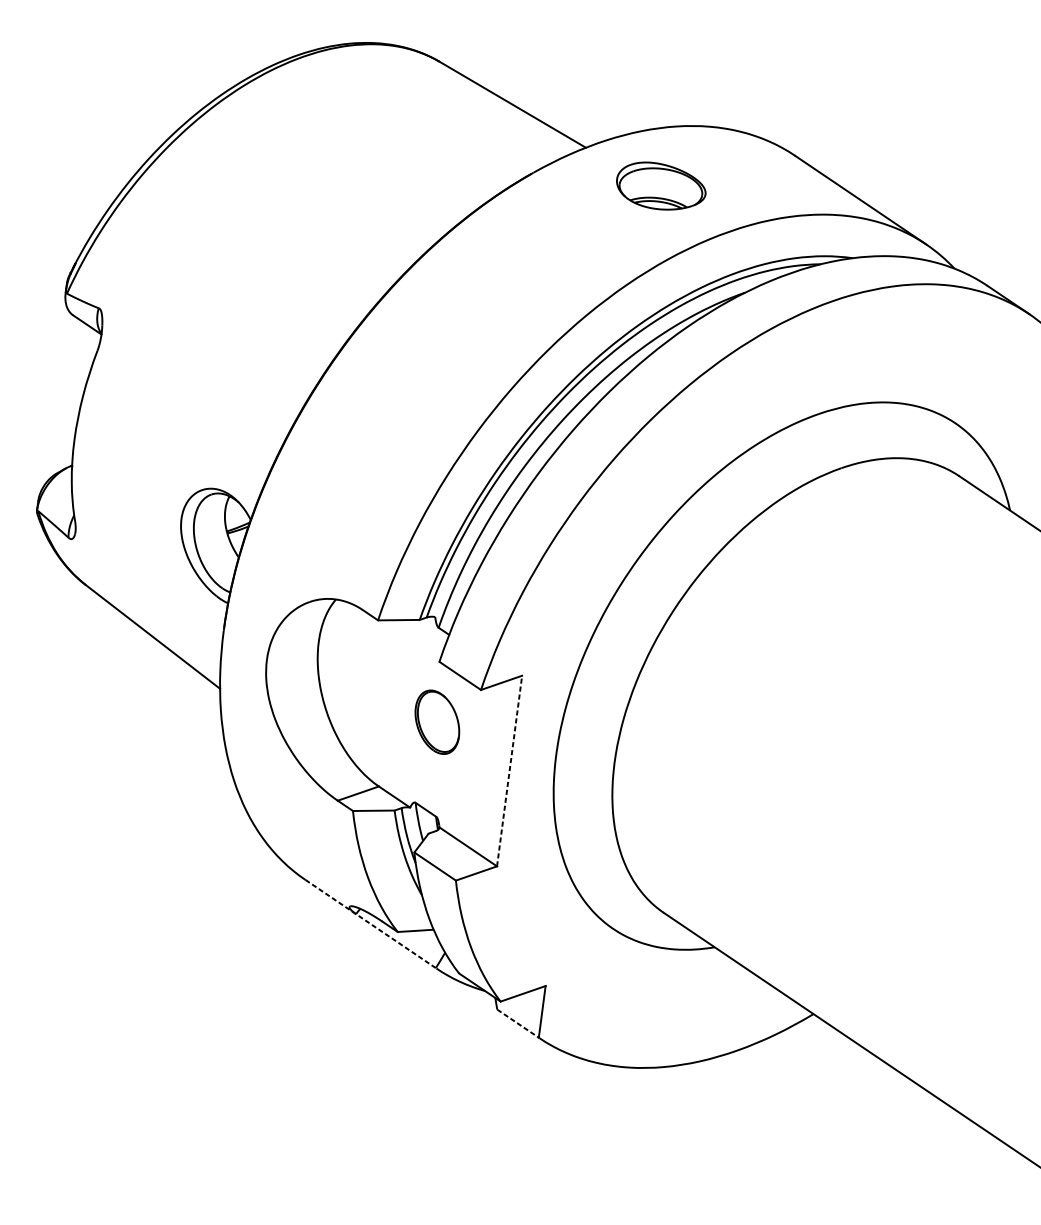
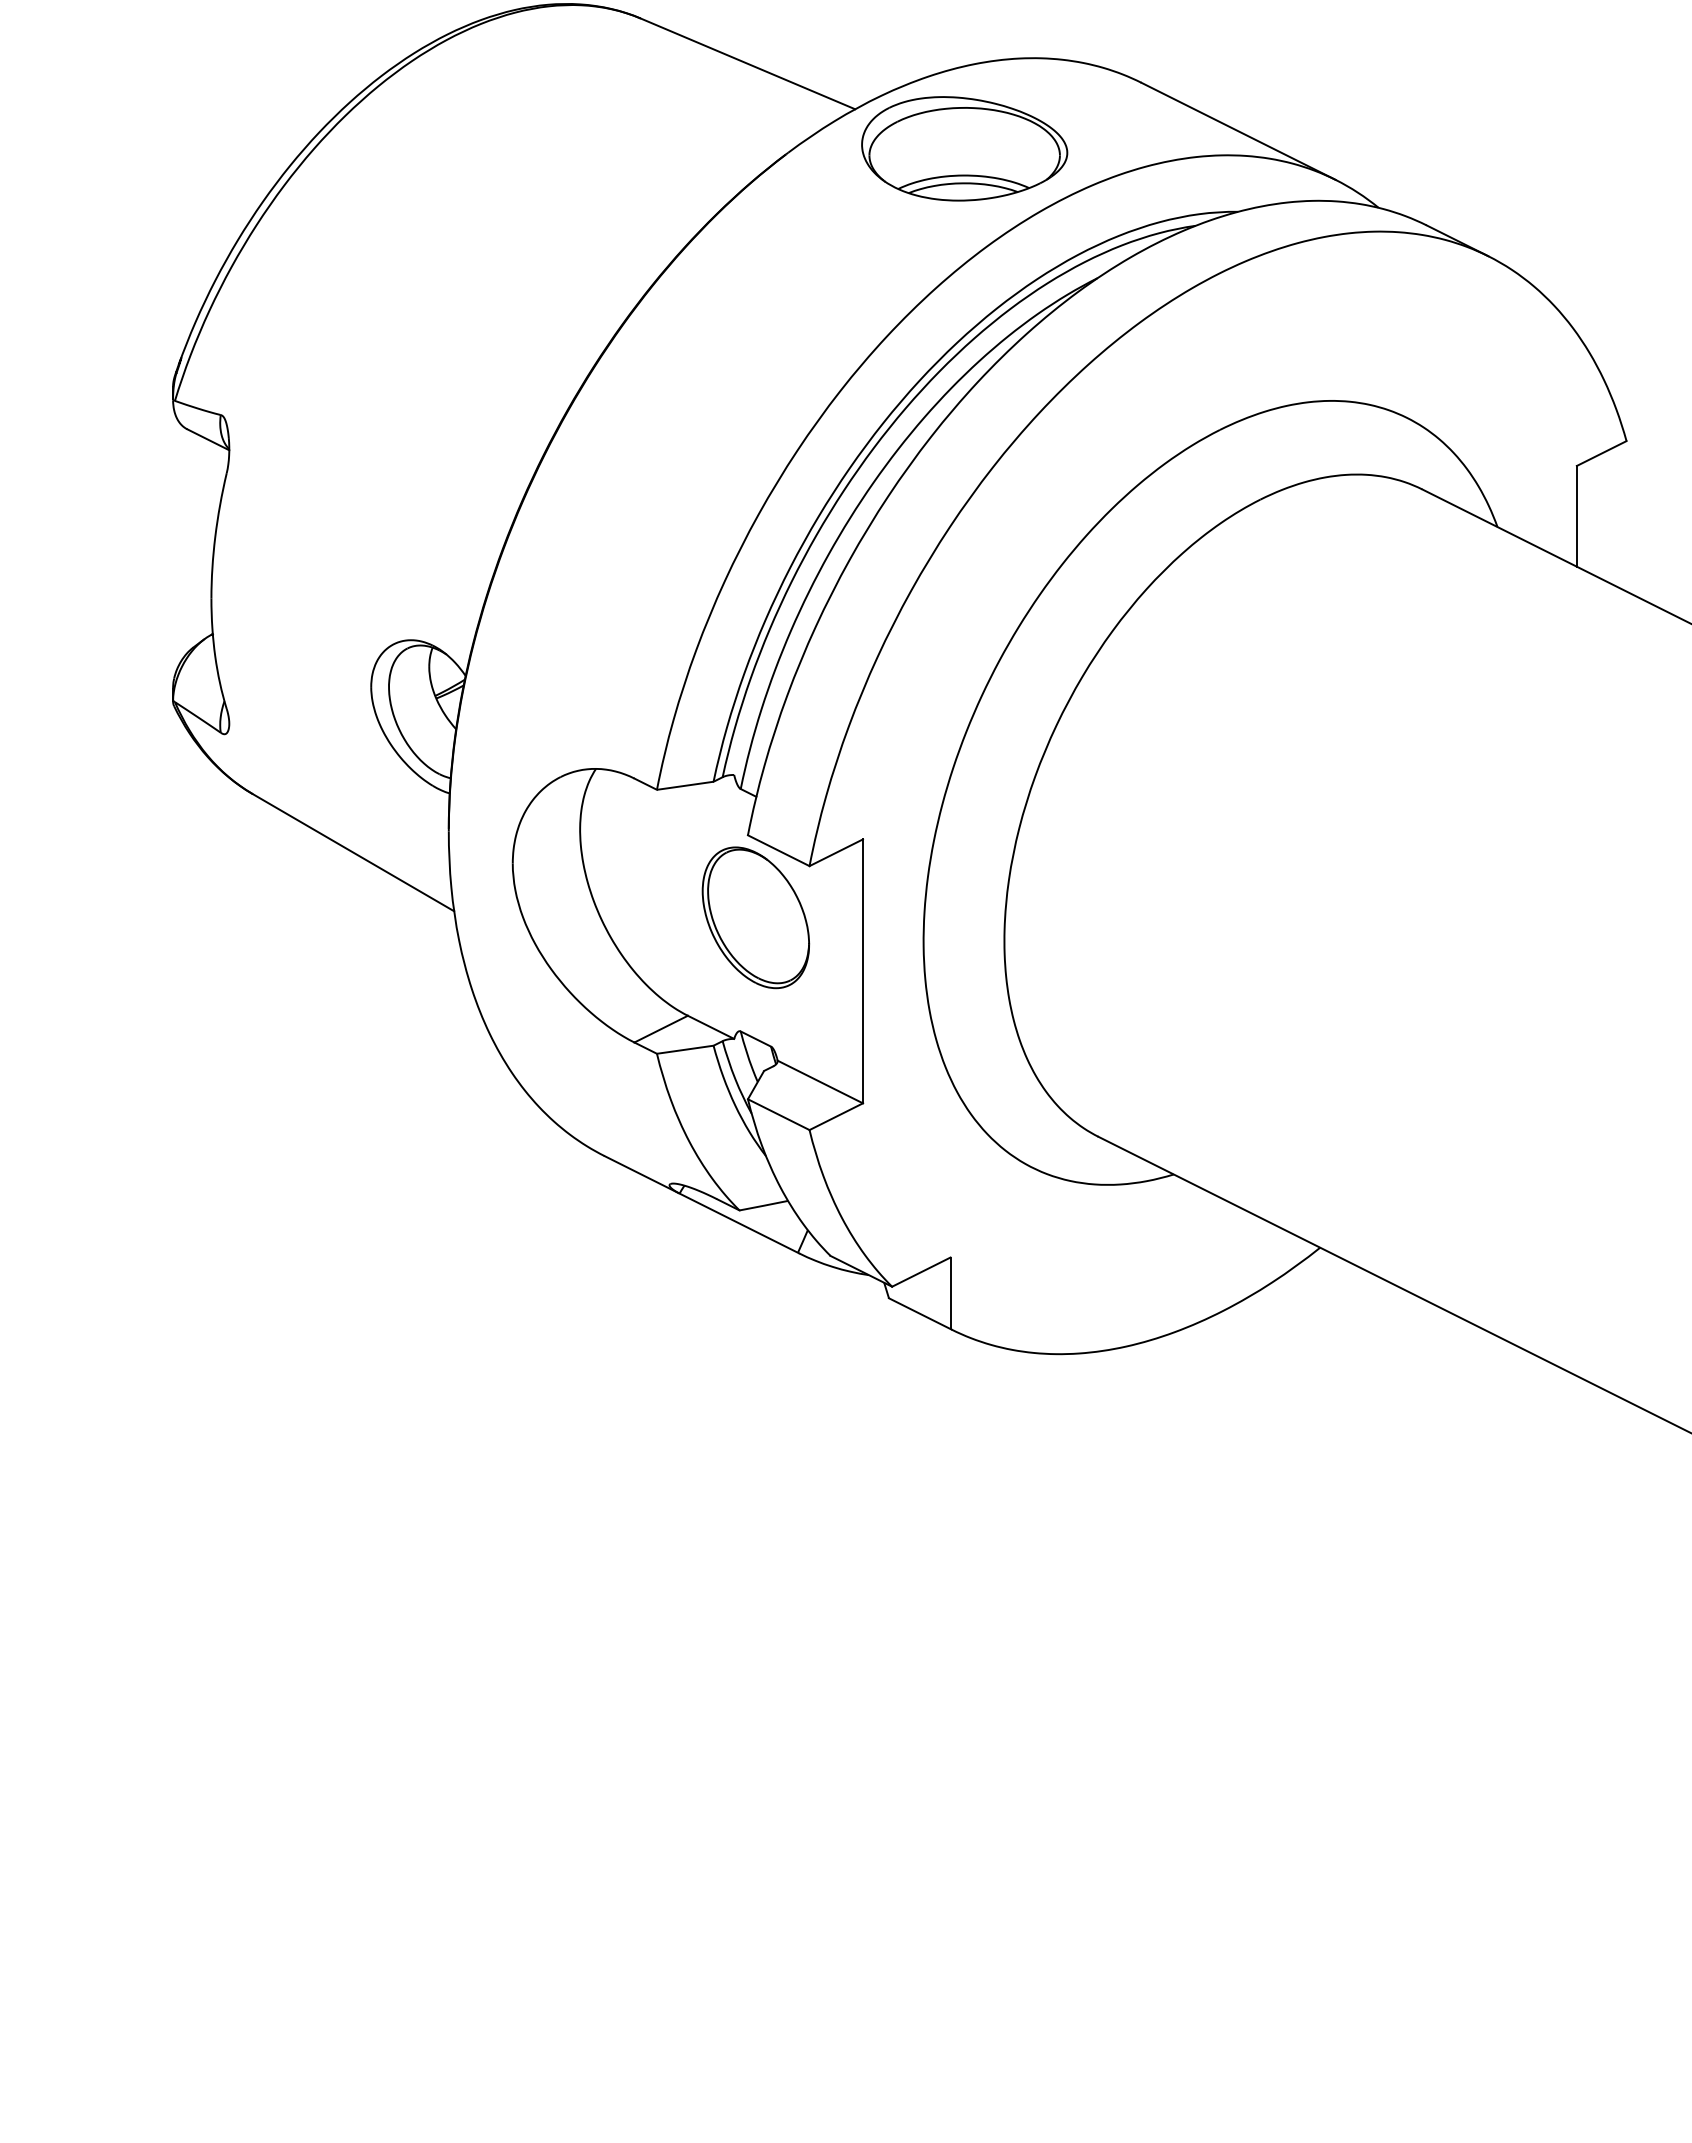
part: (661, 186) -> (964, 148), size x1.67
part: (437, 721) -> (755, 917), size x1.67
line: (509, 771) -> (863, 971), dashed -> solid
line: (370, 924) -> (701, 1204), dashed -> solid
line: (518, 1024) -> (920, 1314), dashed -> solid

